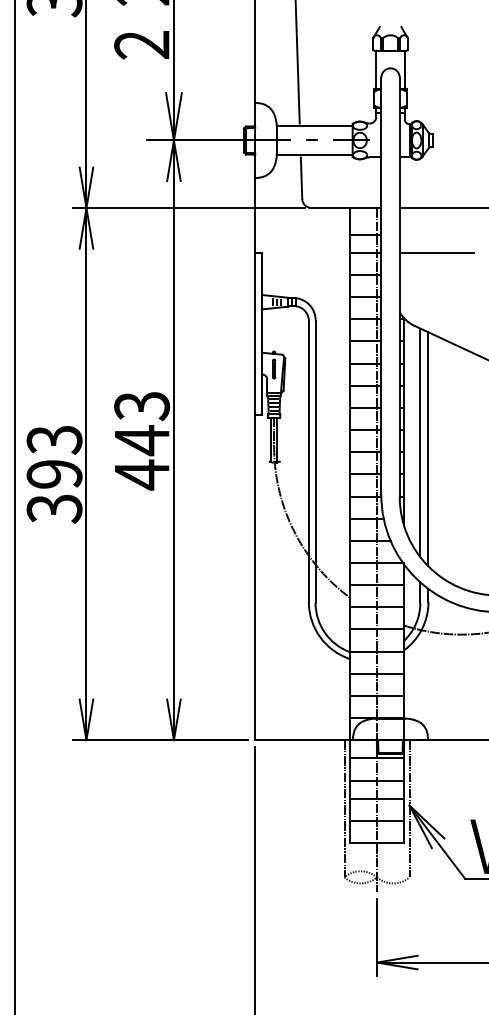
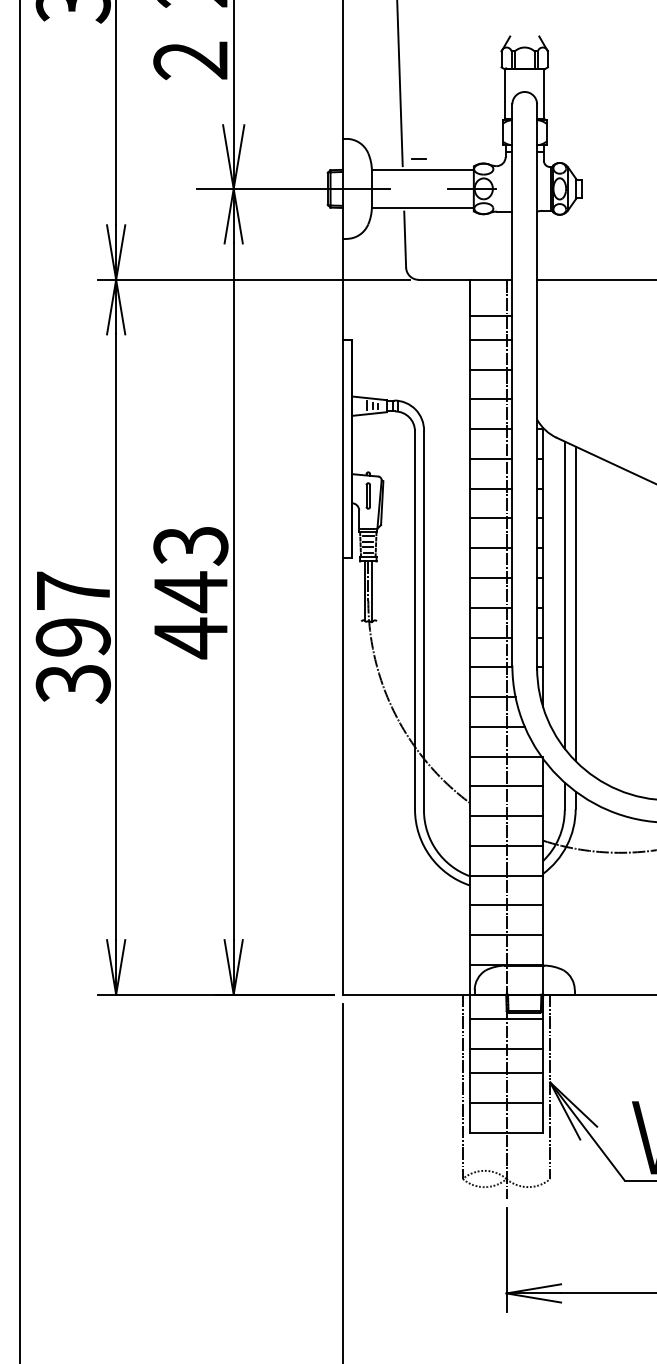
line: (311, 139) -> (418, 157), moved
line: (437, 252) -> (587, 339), removed
text: (54, 439) -> (73, 590), 393 -> 397

